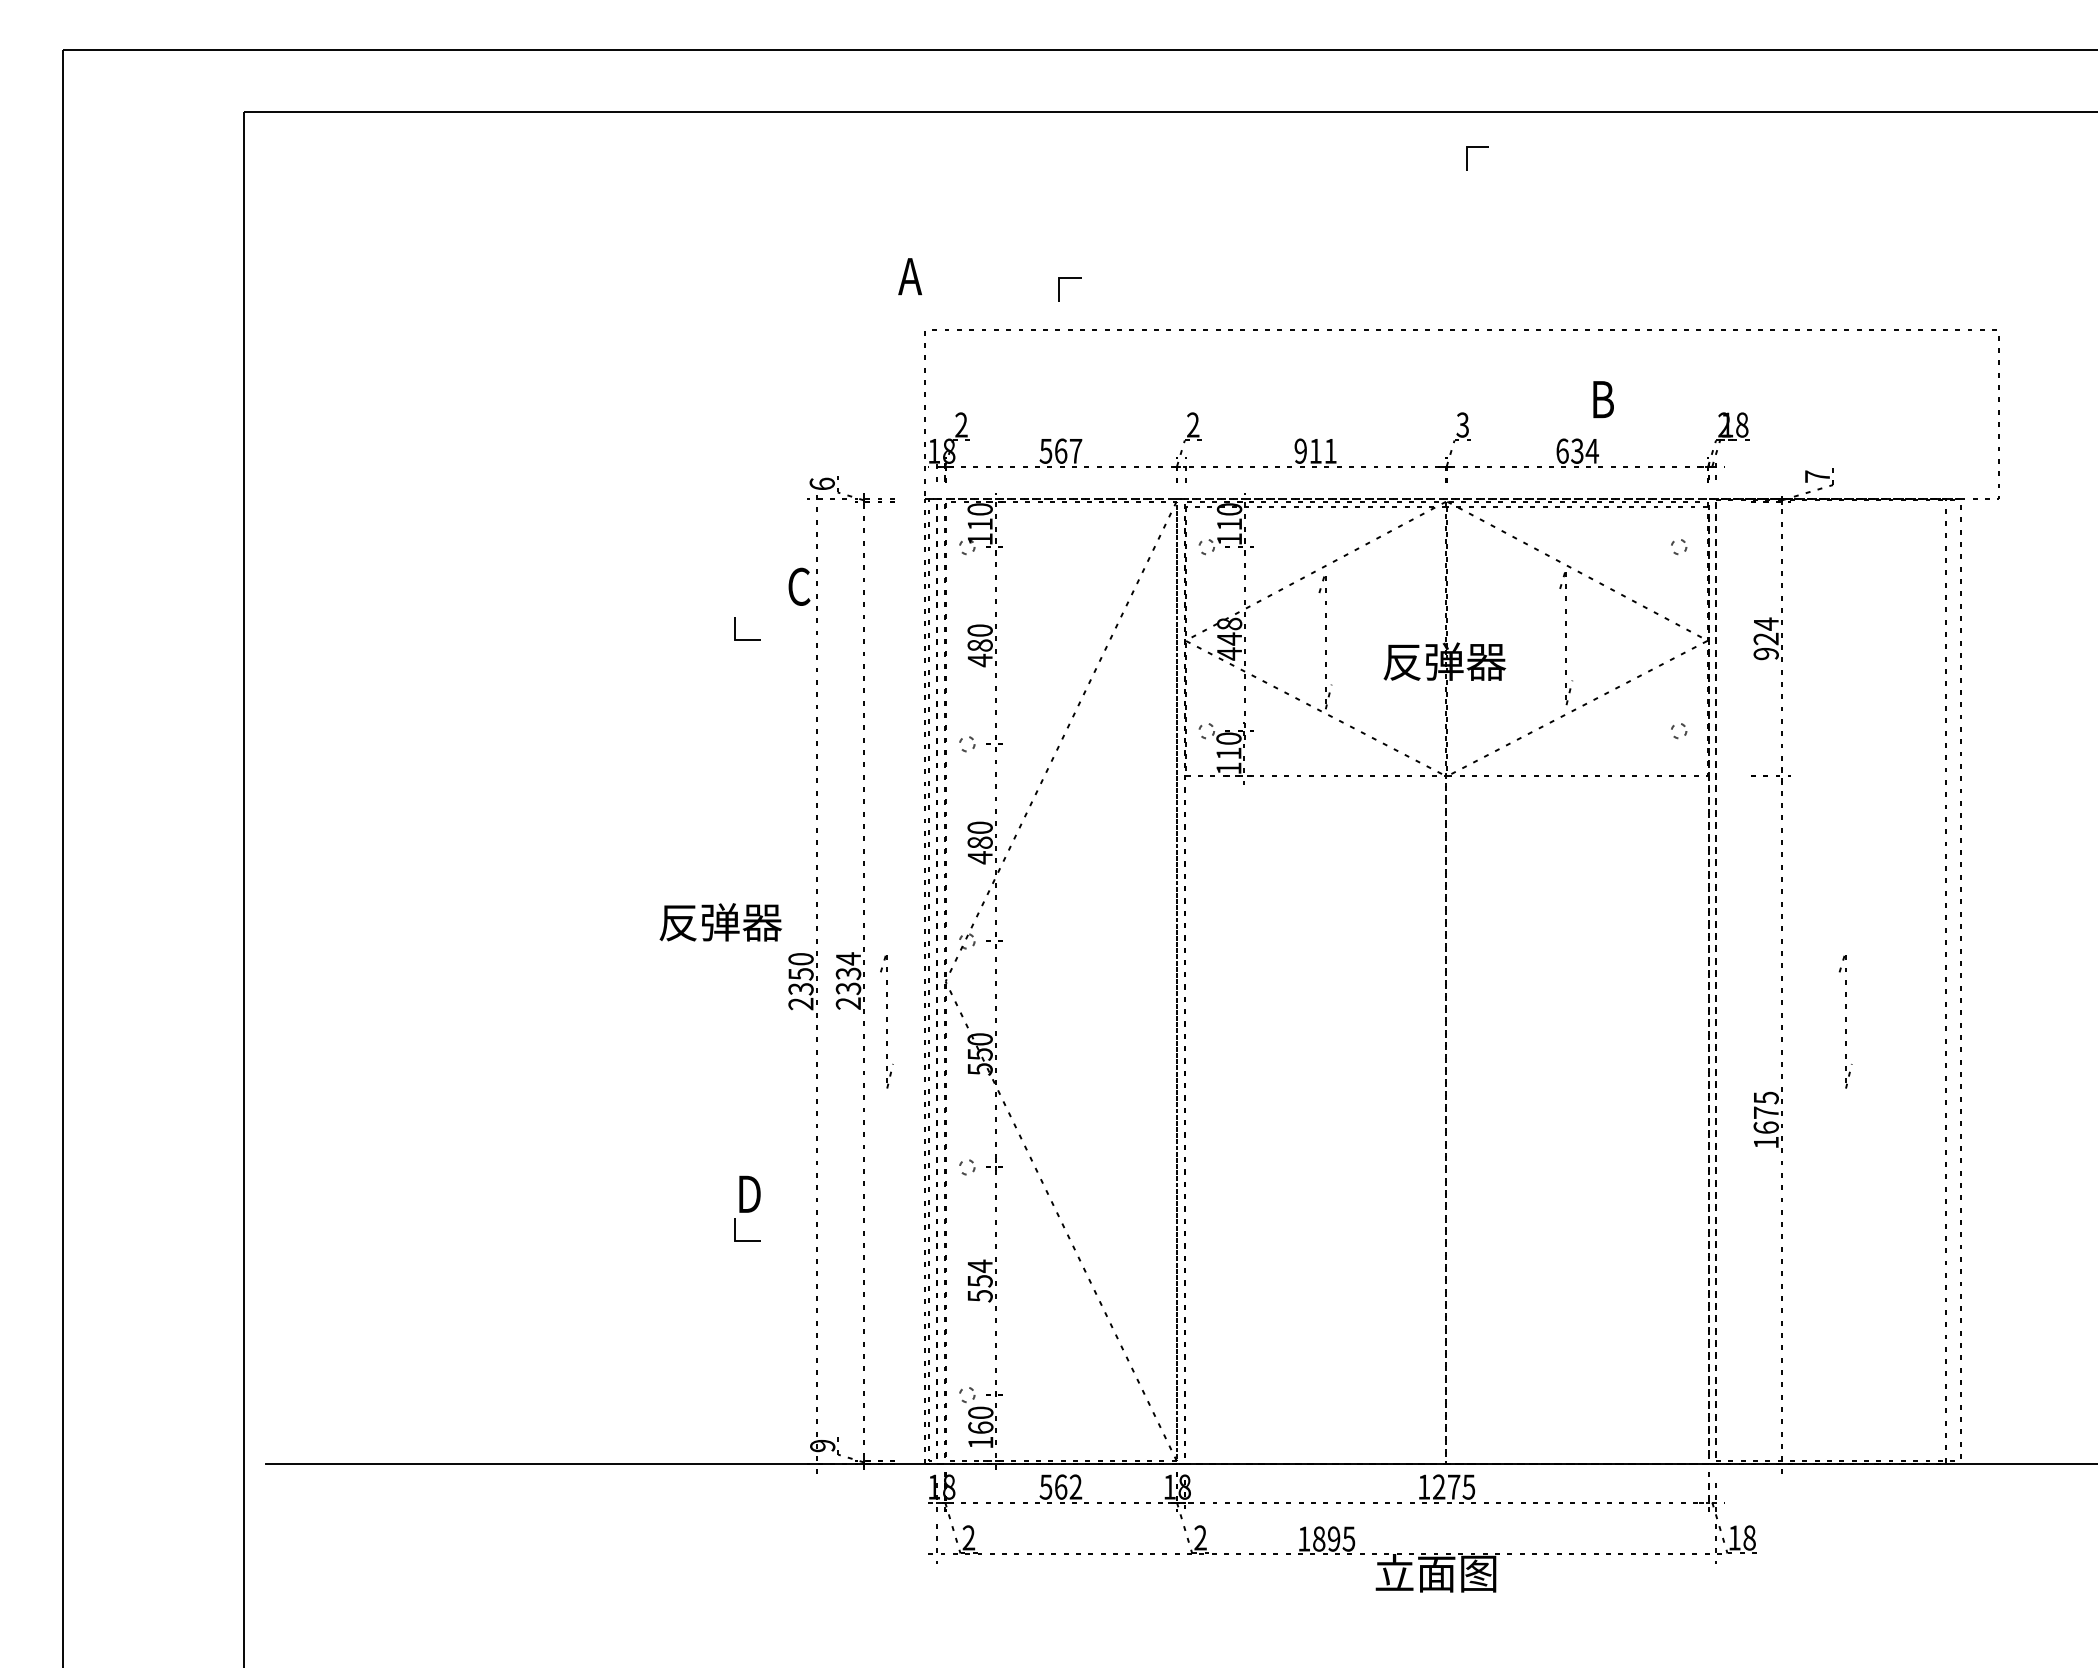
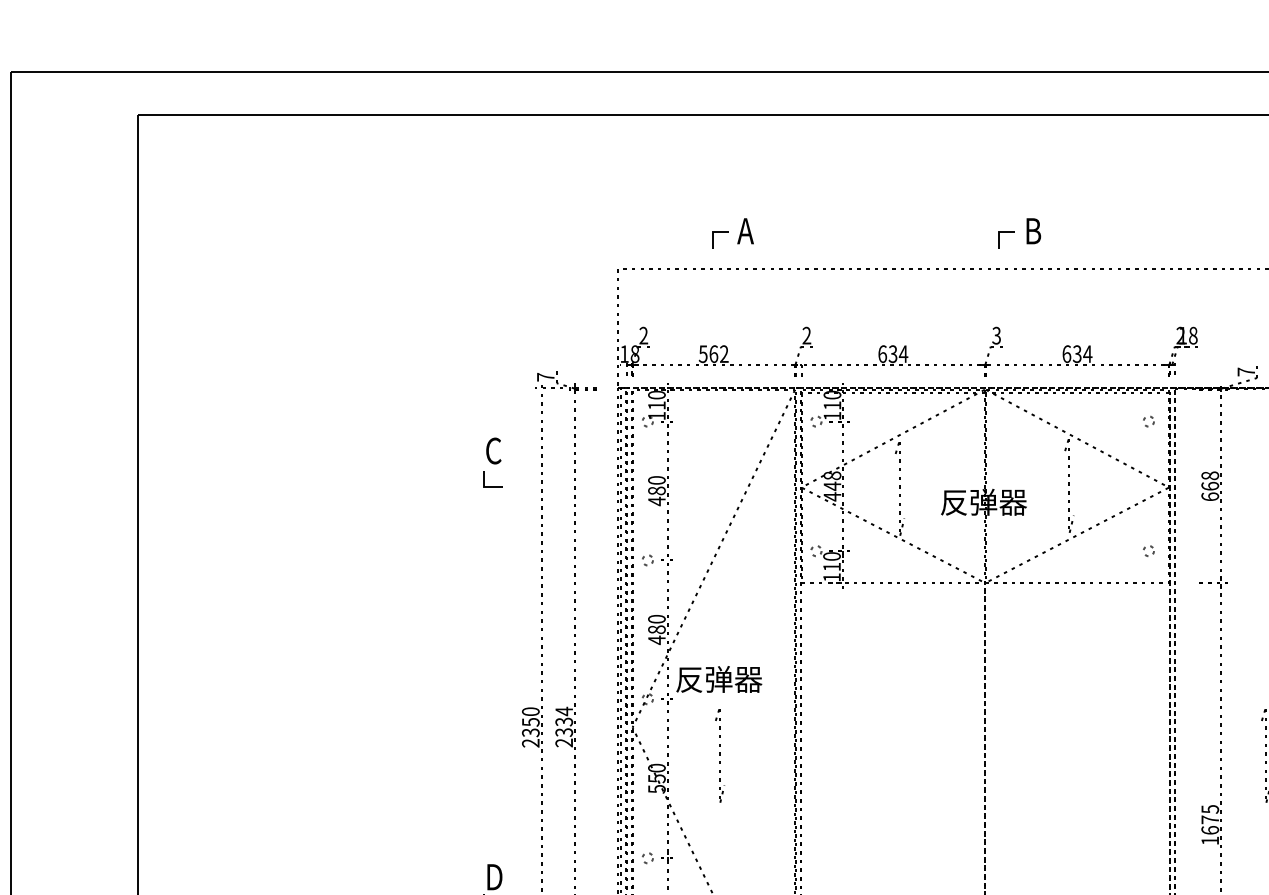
line: (1467, 158) -> (999, 240), moved
text: (910, 276) -> (745, 231), moved
text: (1603, 399) -> (1033, 231), moved
text: (1075, 450) -> (724, 353), 567 -> 562
text: (1315, 450) -> (892, 353), 911 -> 634
text: (821, 483) -> (545, 376), 6 -> 7
text: (799, 586) -> (493, 450), moved
text: (1765, 638) -> (1209, 485), 924 -> 668
text: (720, 922) -> (719, 679), moved
line: (886, 1021) -> (719, 755), moved

